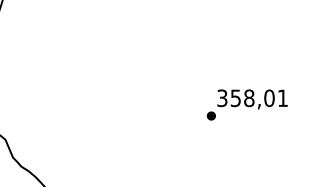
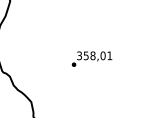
text: (246, 103) -> (91, 58), moved

